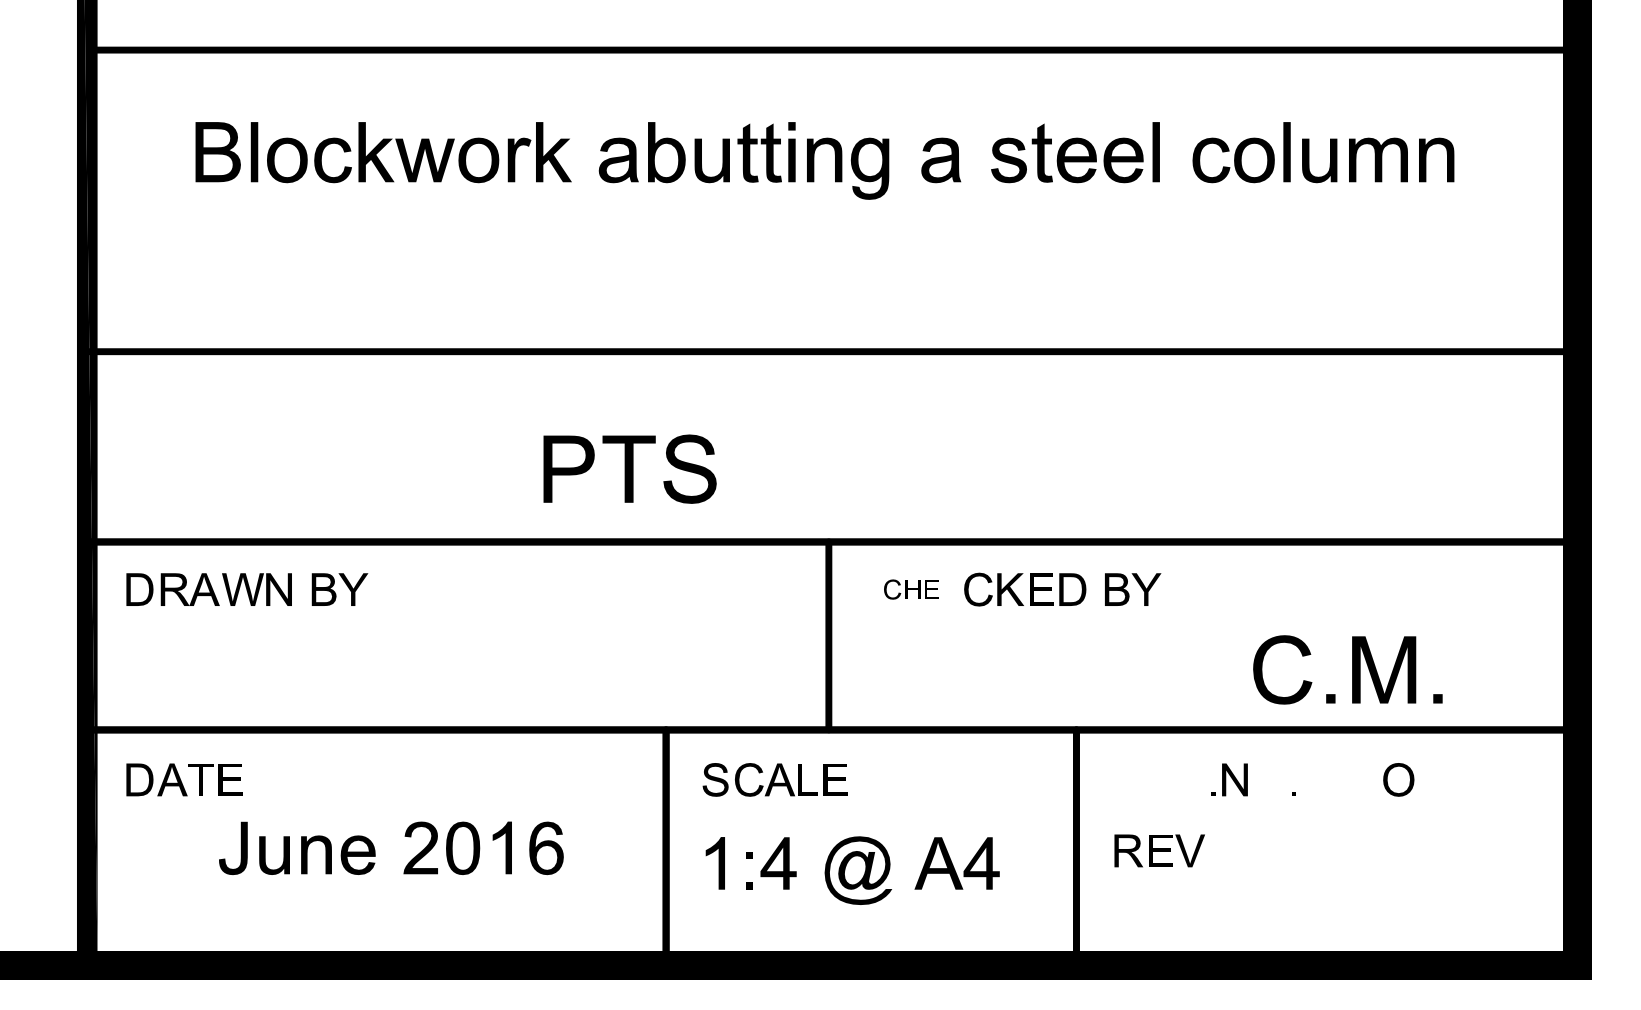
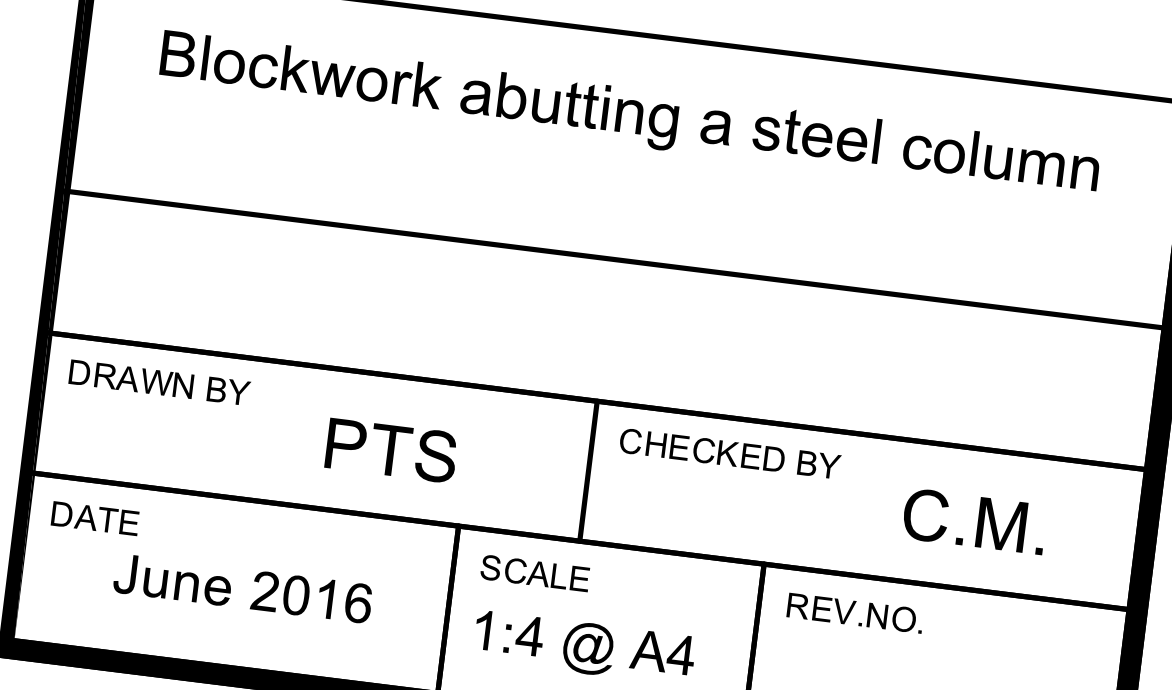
part: (629, 468) -> (391, 450), moved
part: (911, 589) -> (654, 444), size x1.67
part: (1347, 669) -> (974, 521), moved
part: (1398, 779) -> (904, 619), moved
part: (1159, 850) -> (821, 608), moved

